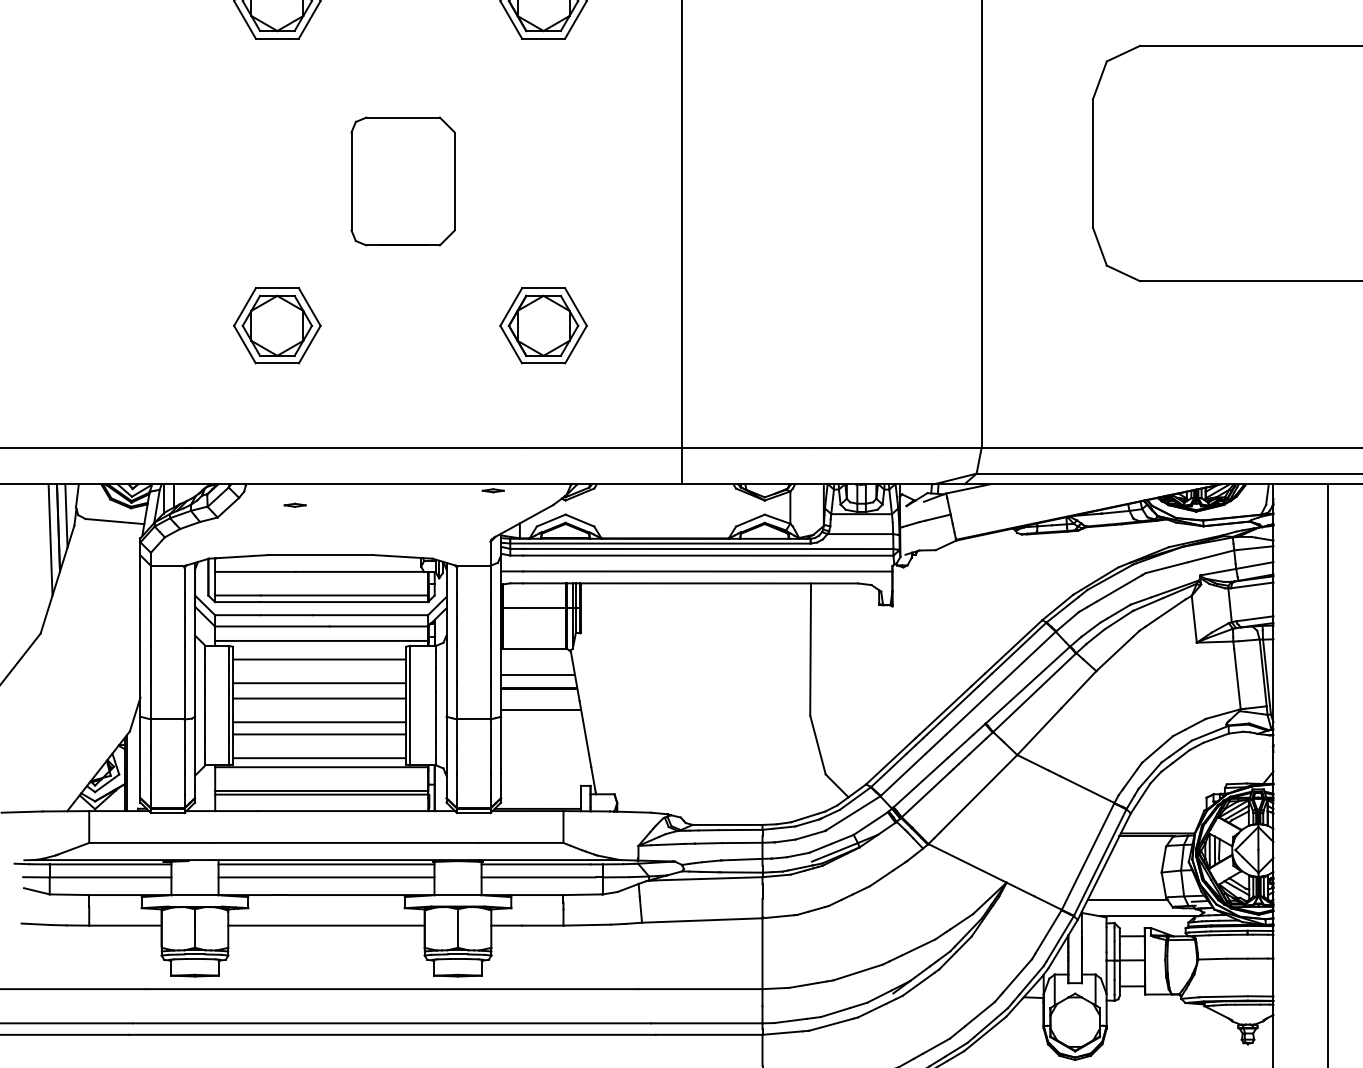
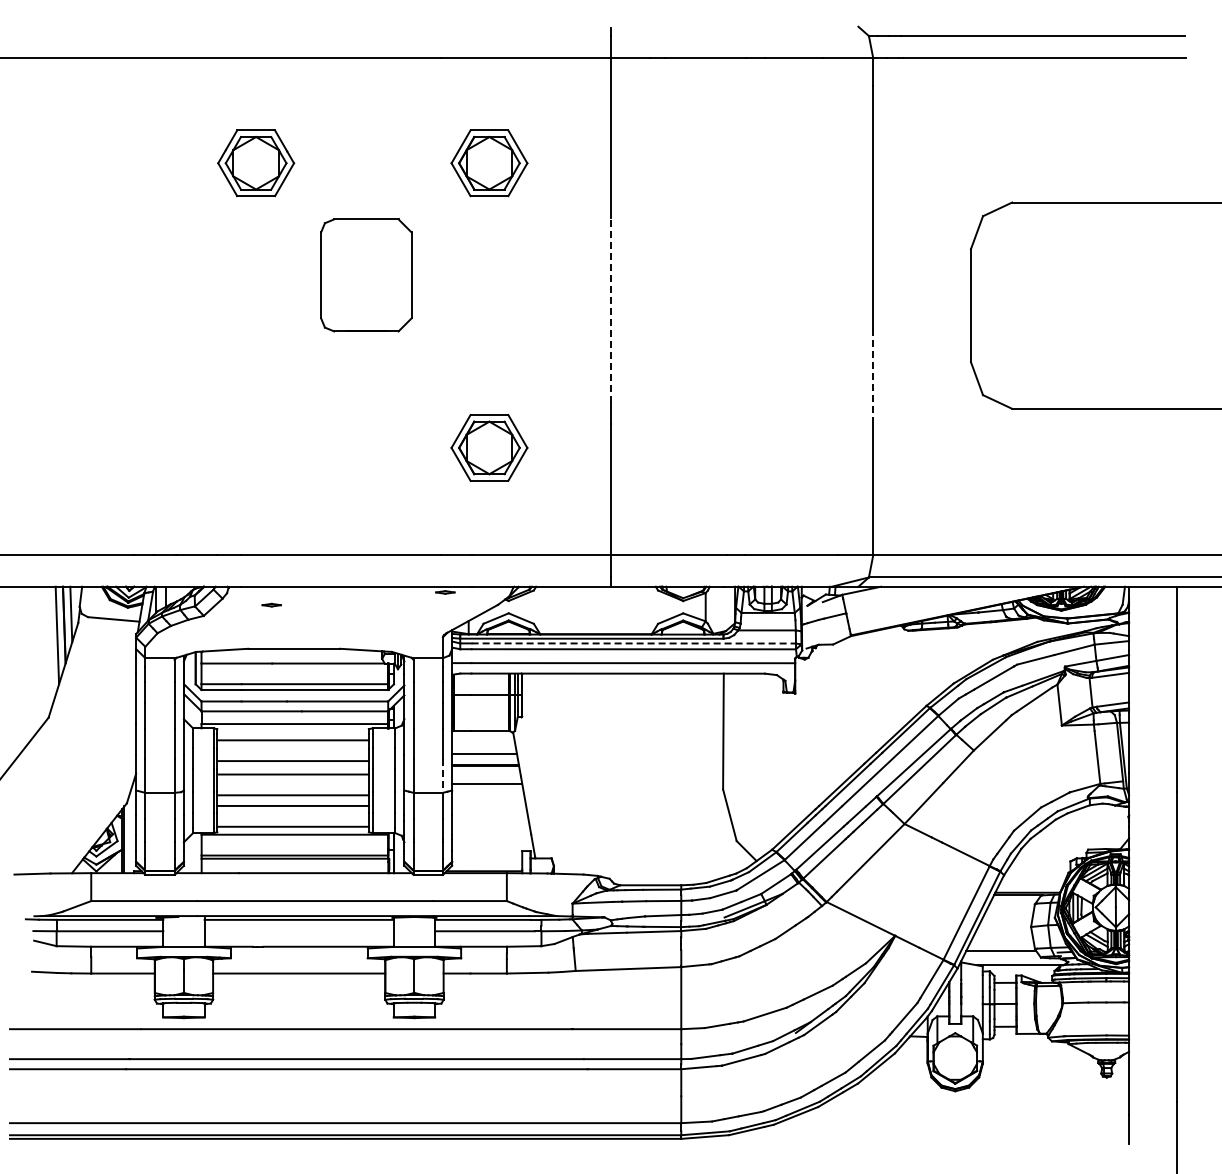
line: (681, 169) -> (610, 310), solid -> dashed
part: (403, 181) -> (366, 275), moved
line: (981, 243) -> (873, 375), solid -> dashed
part: (277, 325) -> (256, 447), removed
line: (709, 549) -> (634, 643), solid -> dashed
line: (490, 700) -> (442, 776), solid -> dashed
line: (325, 877) -> (298, 931), removed

